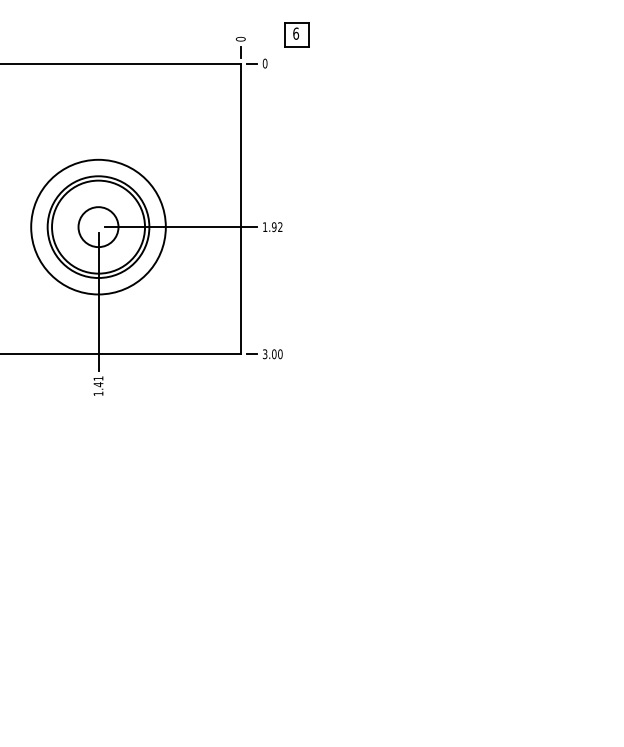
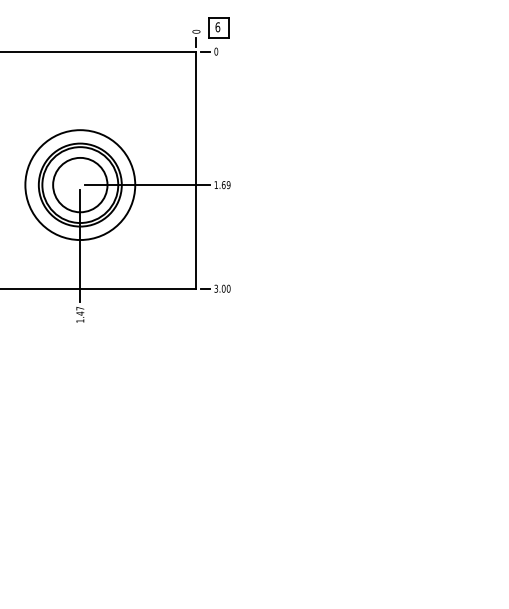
part: (296, 34) -> (218, 27), moved
circle: (98, 226) -> (80, 184), size x1.67
text: (277, 227) -> (226, 185), 1.92 -> 1.69
text: (98, 378) -> (80, 308), 1.41 -> 1.47

